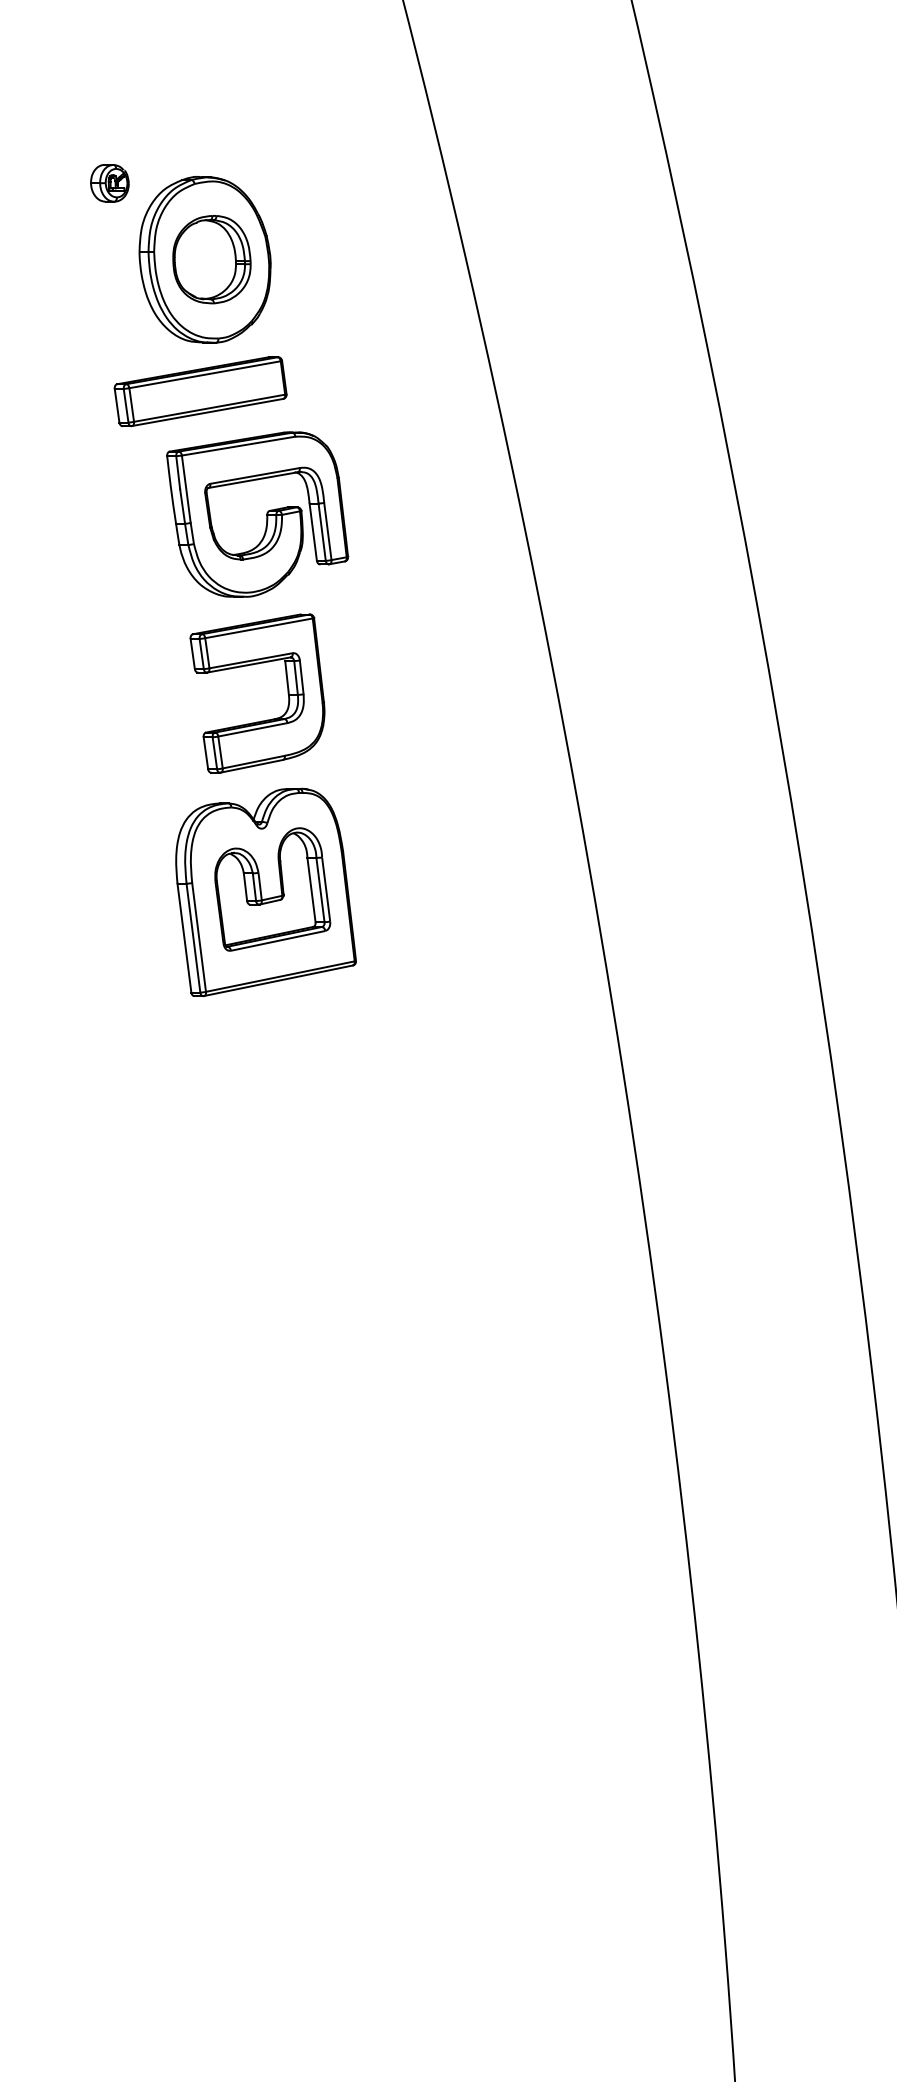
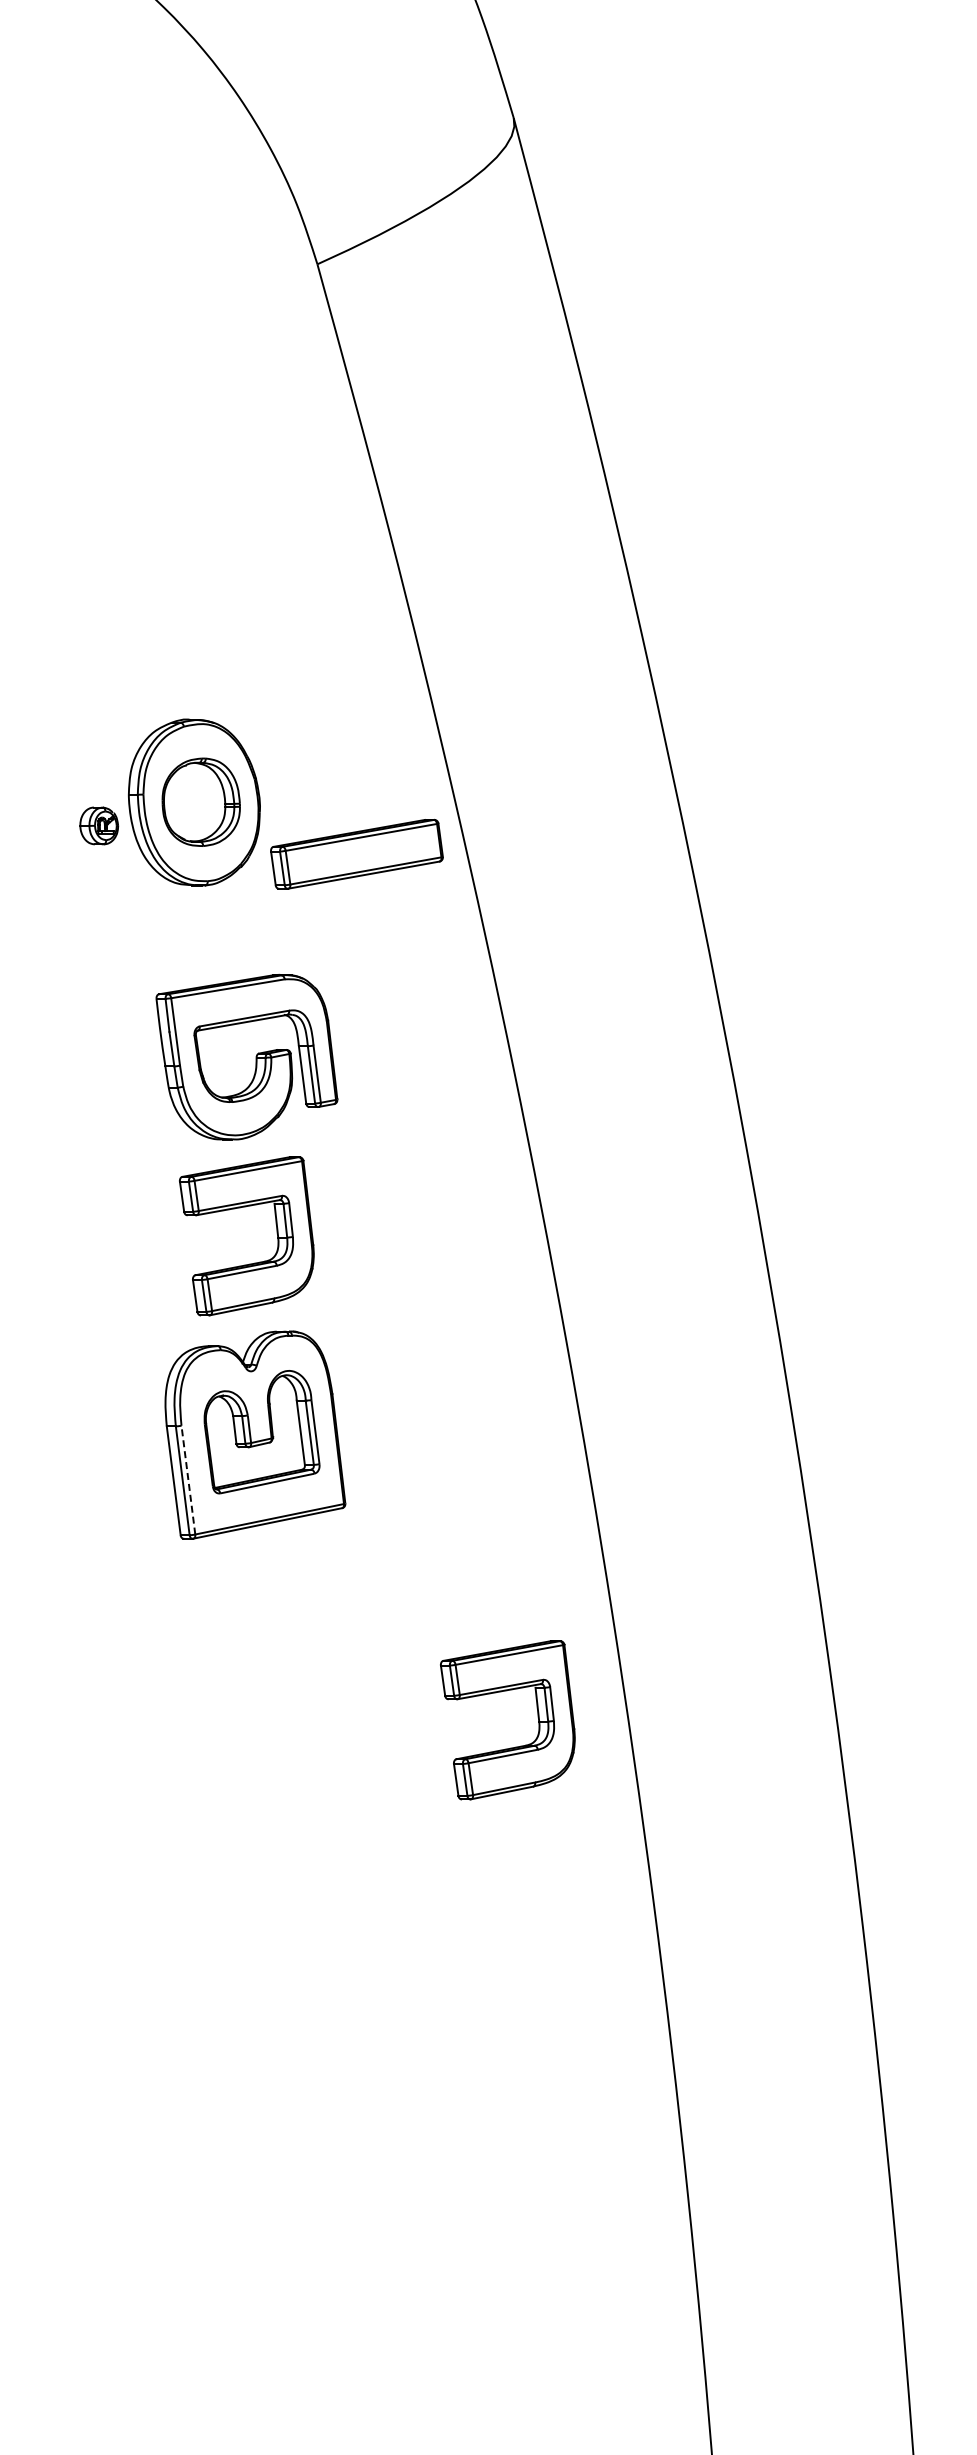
part: (110, 182) -> (99, 825), moved
part: (200, 390) -> (356, 853), moved
line: (199, 937) -> (188, 1480), solid -> dashed
part: (521, 1204) -> (510, 1747), added

